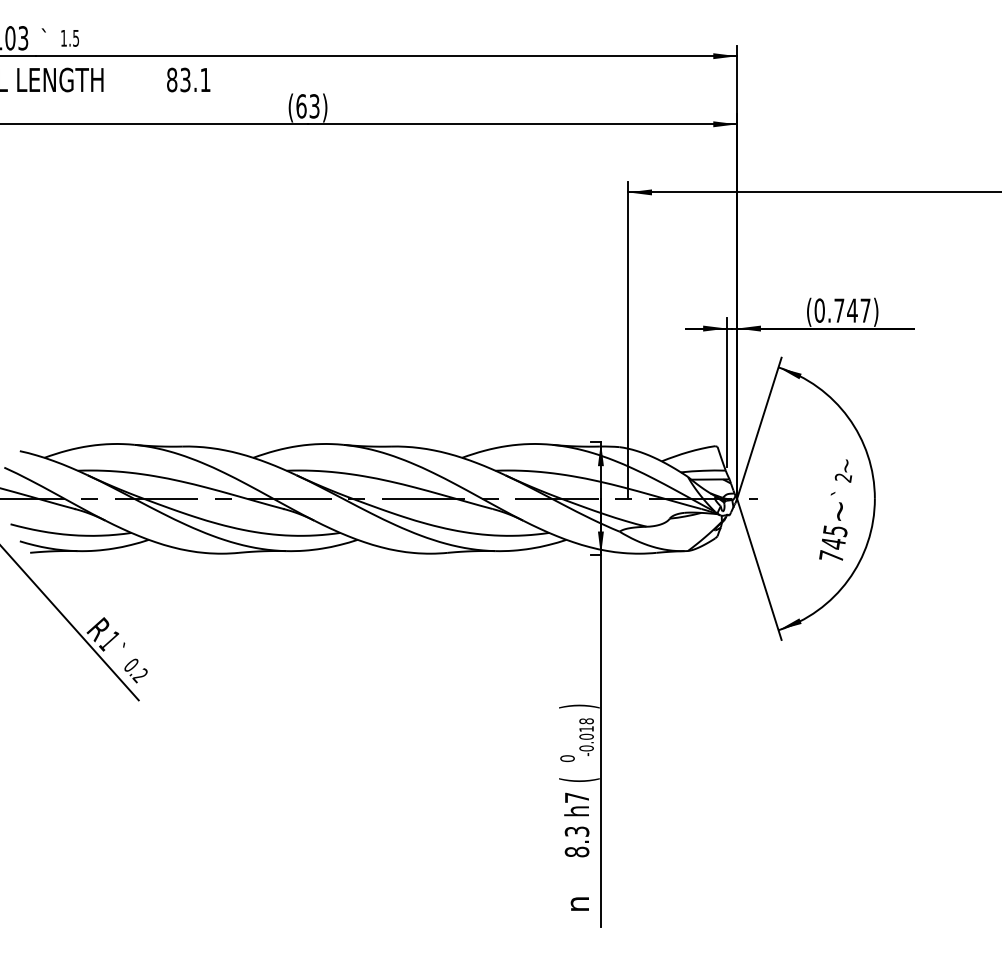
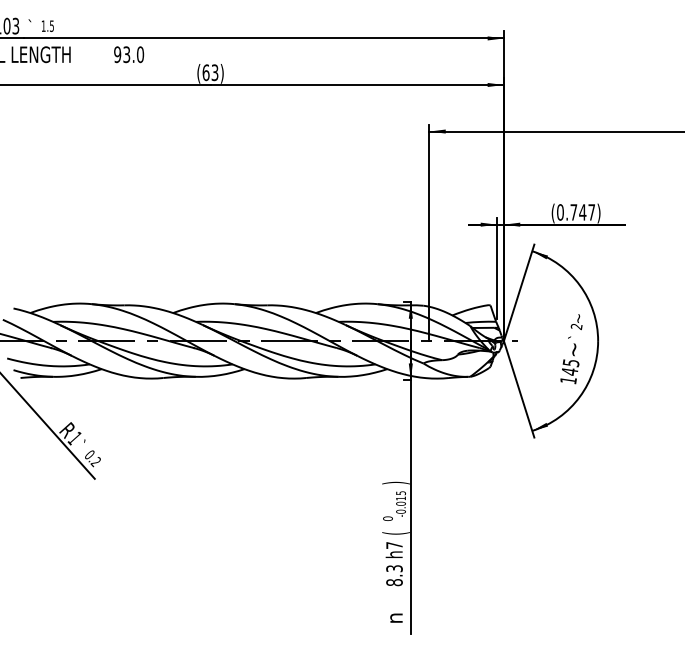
text: (189, 79) -> (129, 54), 83.1 -> 93.0
text: (831, 556) -> (568, 380), 745 -> 145
text: (585, 721) -> (400, 493), -0.018 -> -0.015

